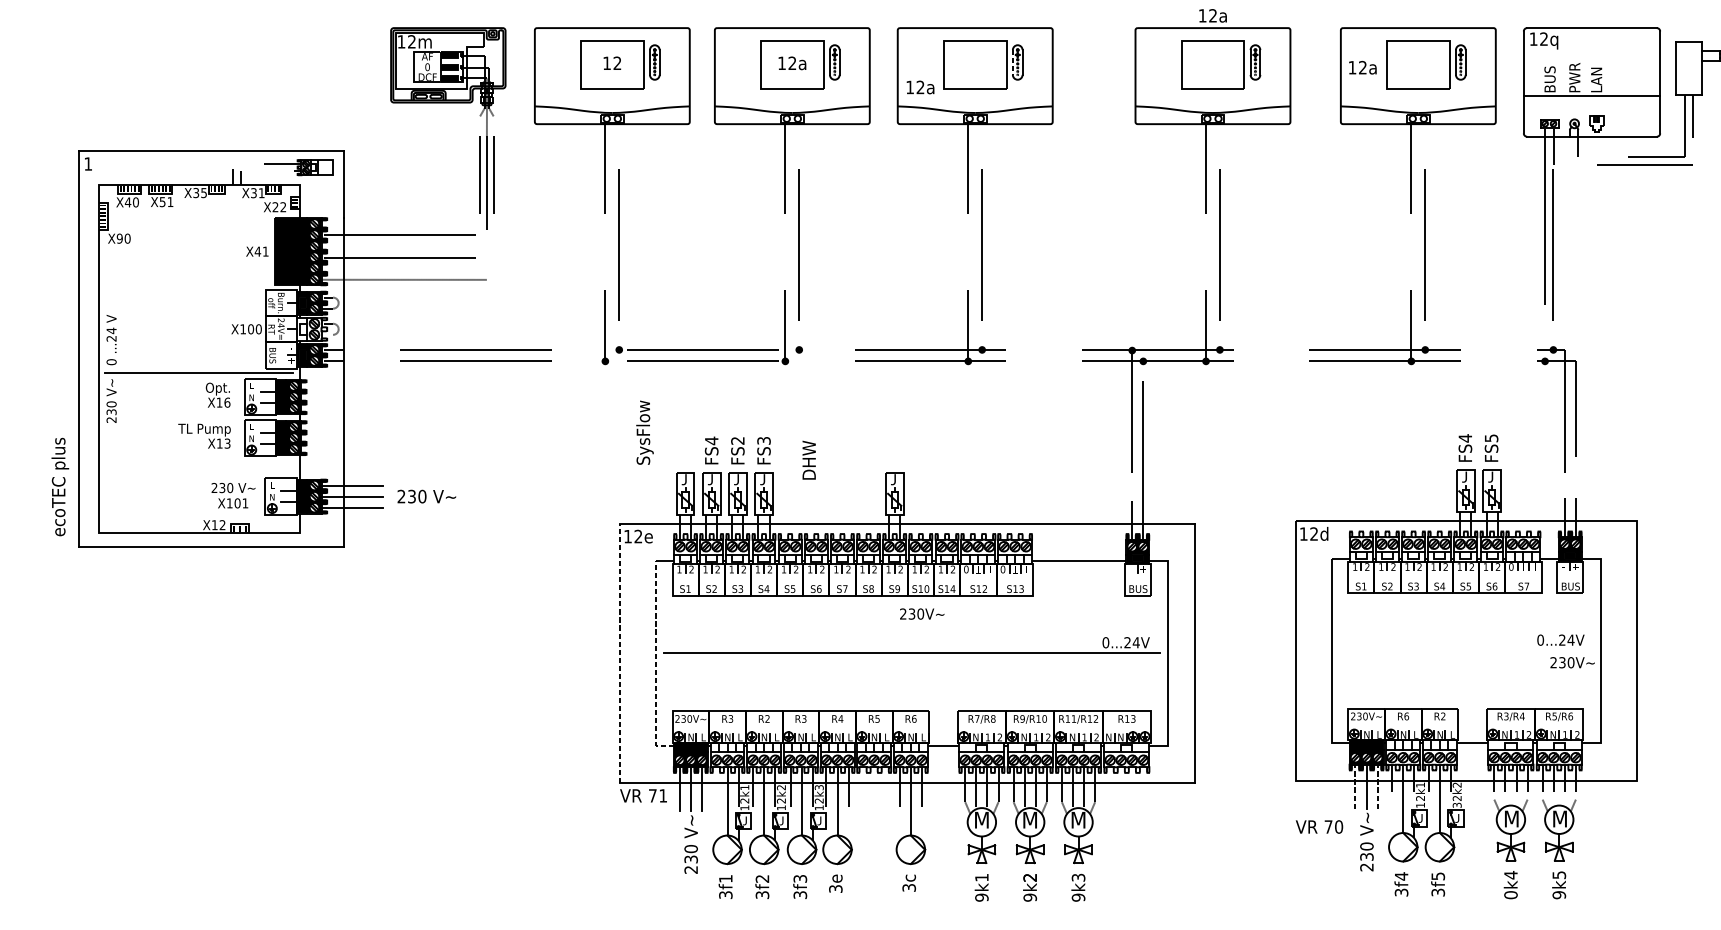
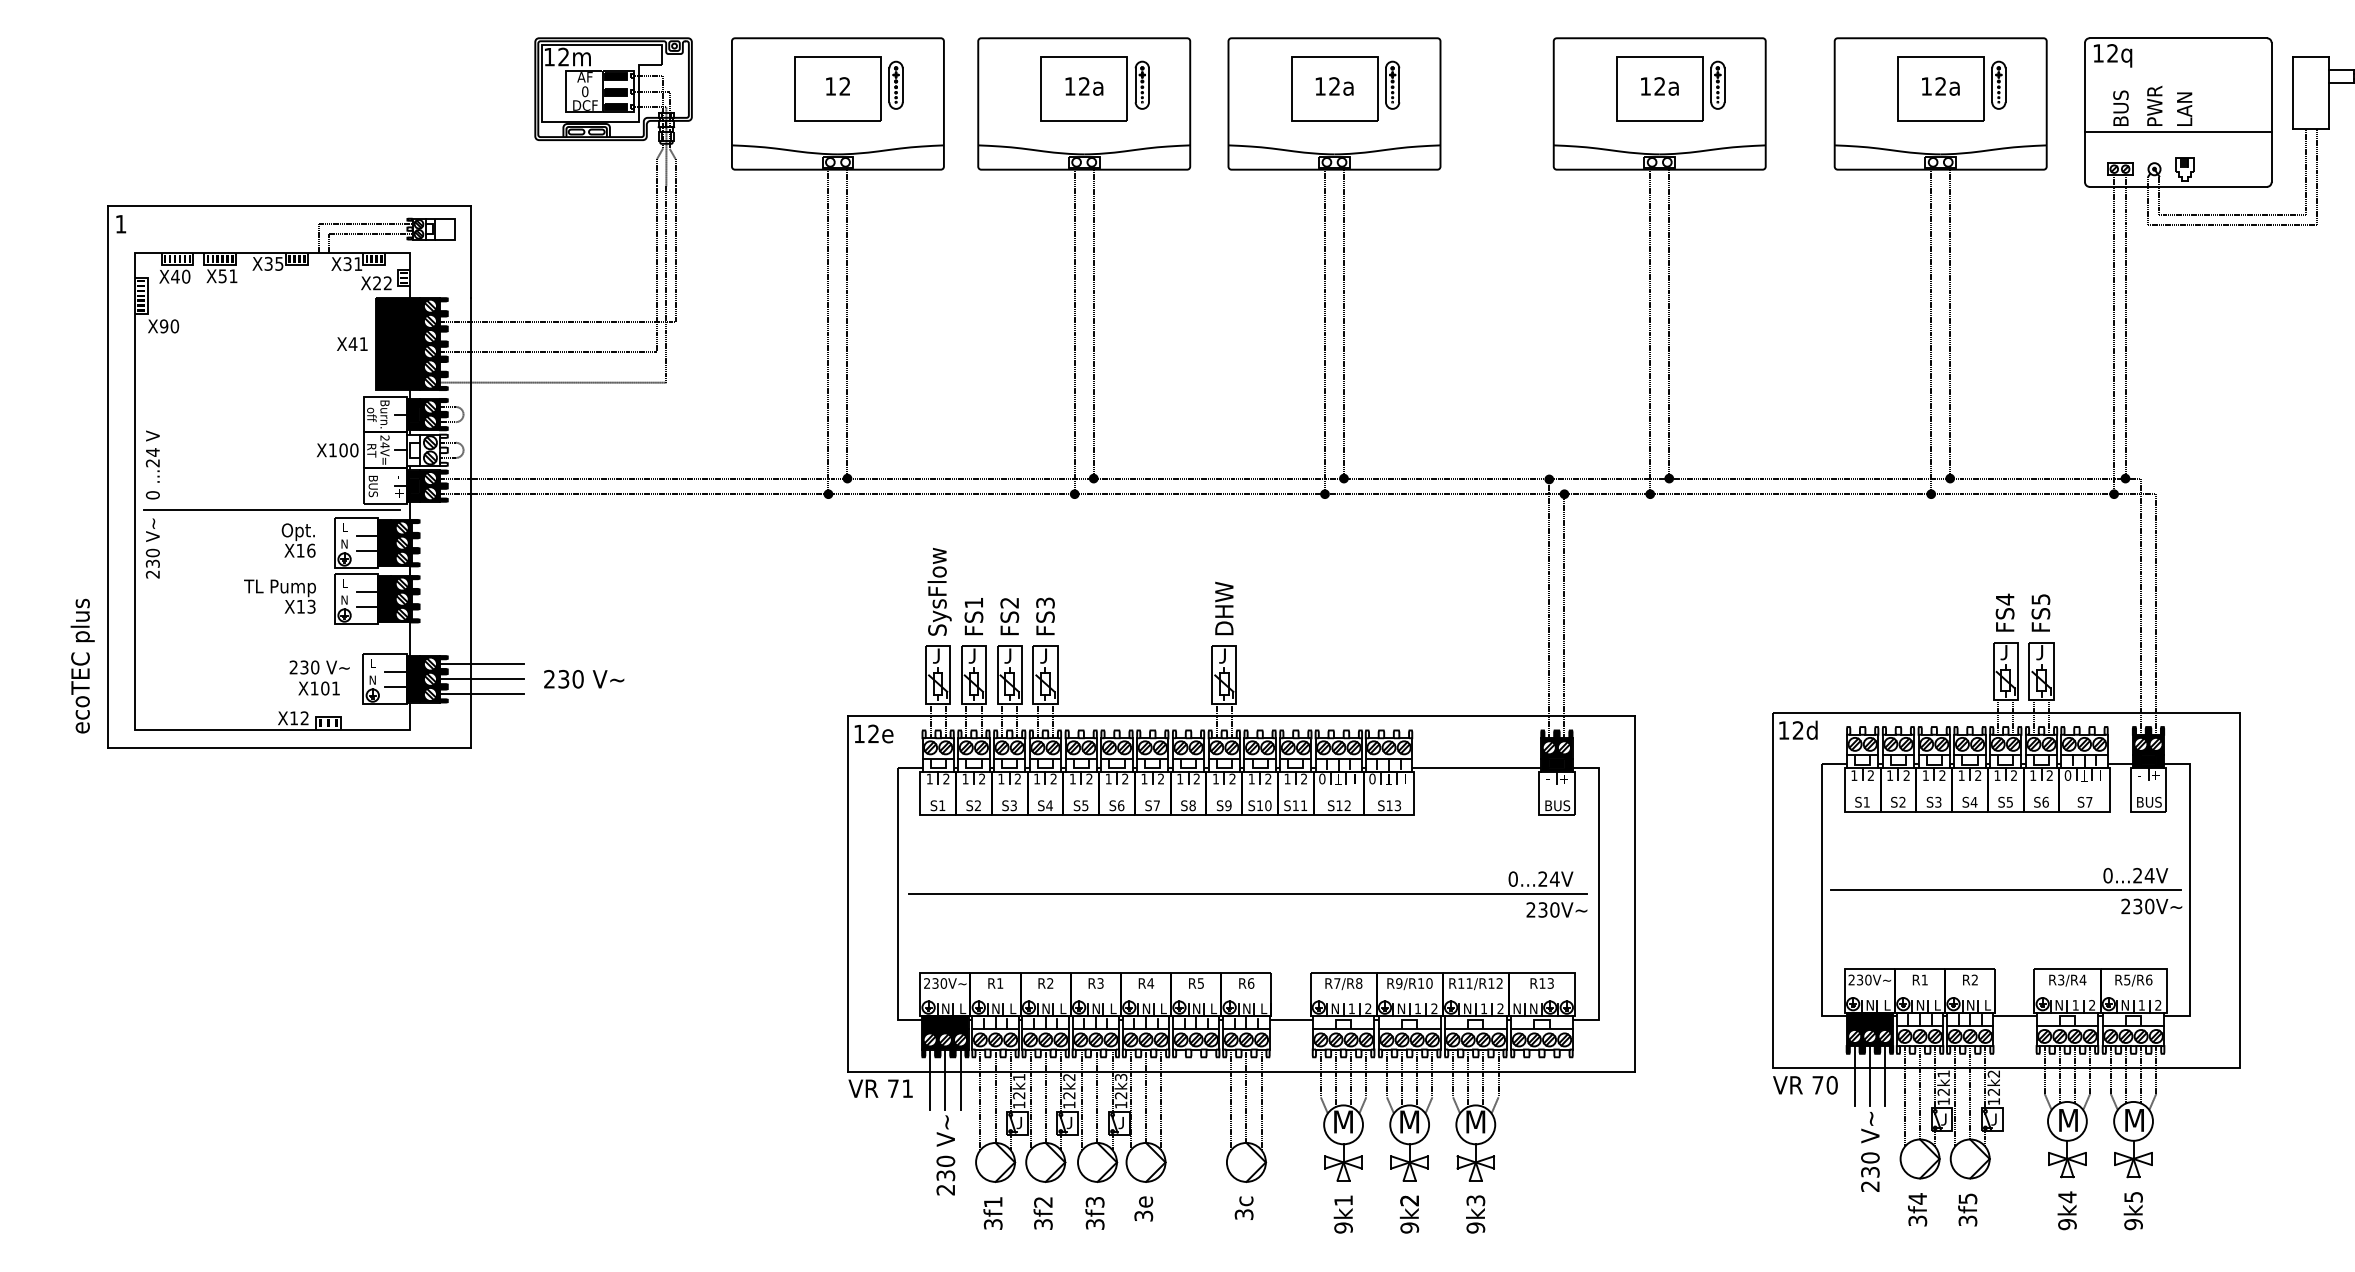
text: (1212, 15) -> (1659, 86), moved
line: (1012, 62) -> (1385, 85), dashed -> solid
text: (1362, 67) -> (1940, 86), moved
text: (920, 87) -> (1334, 86), moved
text: (644, 432) -> (939, 591), moved
text: (711, 440) -> (973, 602), FS4 -> FS1
text: (809, 460) -> (1224, 608), moved
text: (952, 588) -> (1303, 805), S14 -> S11
text: (921, 613) -> (1556, 909), moved
line: (1466, 651) -> (2006, 890), added
line: (620, 653) -> (848, 893), dashed -> solid
line: (655, 662) -> (897, 906), dashed -> solid
text: (1406, 716) -> (1924, 979), R6 -> R1
text: (731, 718) -> (1000, 983), R3 -> R1
line: (1355, 786) -> (1854, 1075), dashed -> solid
line: (1377, 786) -> (1885, 1075), dashed -> solid
line: (716, 803) -> (980, 1099), added
text: (1456, 805) -> (1993, 1101), 32k2 -> 12k2
text: (1319, 827) -> (1805, 1085), moved
text: (1511, 895) -> (2067, 1224), 0k4 -> 9k4

